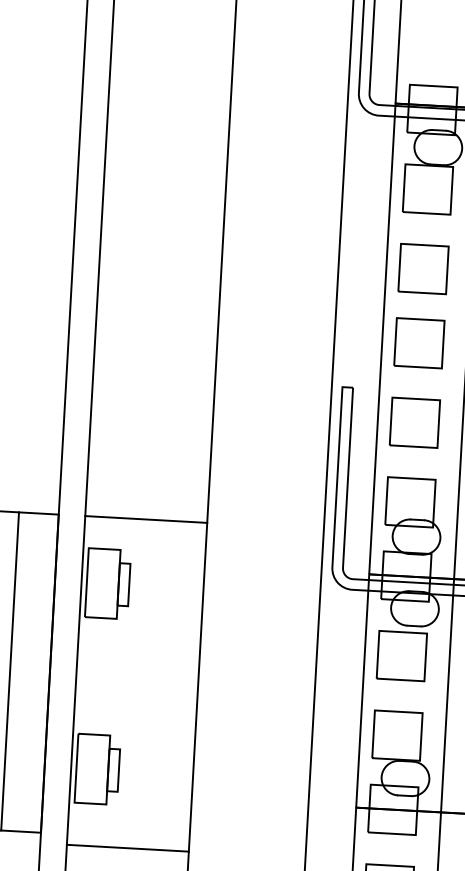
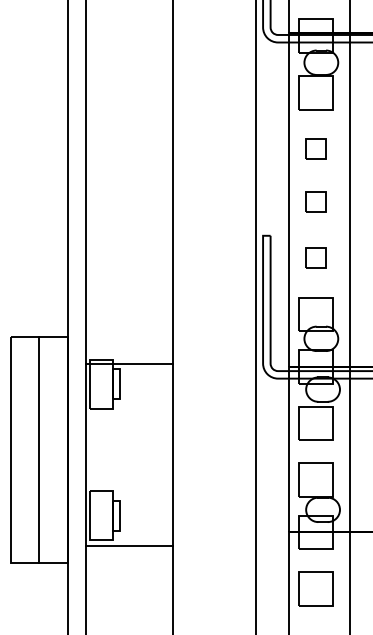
part: (423, 268) -> (315, 148), size x0.6
part: (419, 342) -> (315, 201), size x0.6
part: (414, 421) -> (315, 257), size x0.6
line: (146, 520) -> (129, 364), moved
line: (127, 848) -> (129, 546), moved

